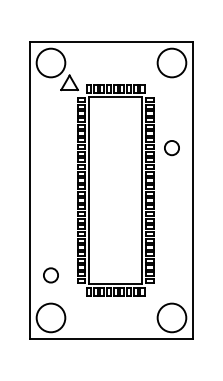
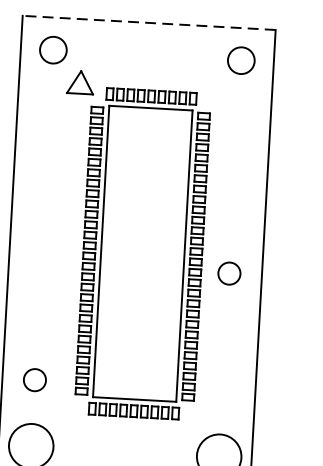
line: (111, 42) -> (149, 23), solid -> dashed
circle: (50, 62) -> (52, 49), size x0.6
circle: (171, 62) -> (240, 59), size x0.6
circle: (171, 148) -> (228, 274), moved

